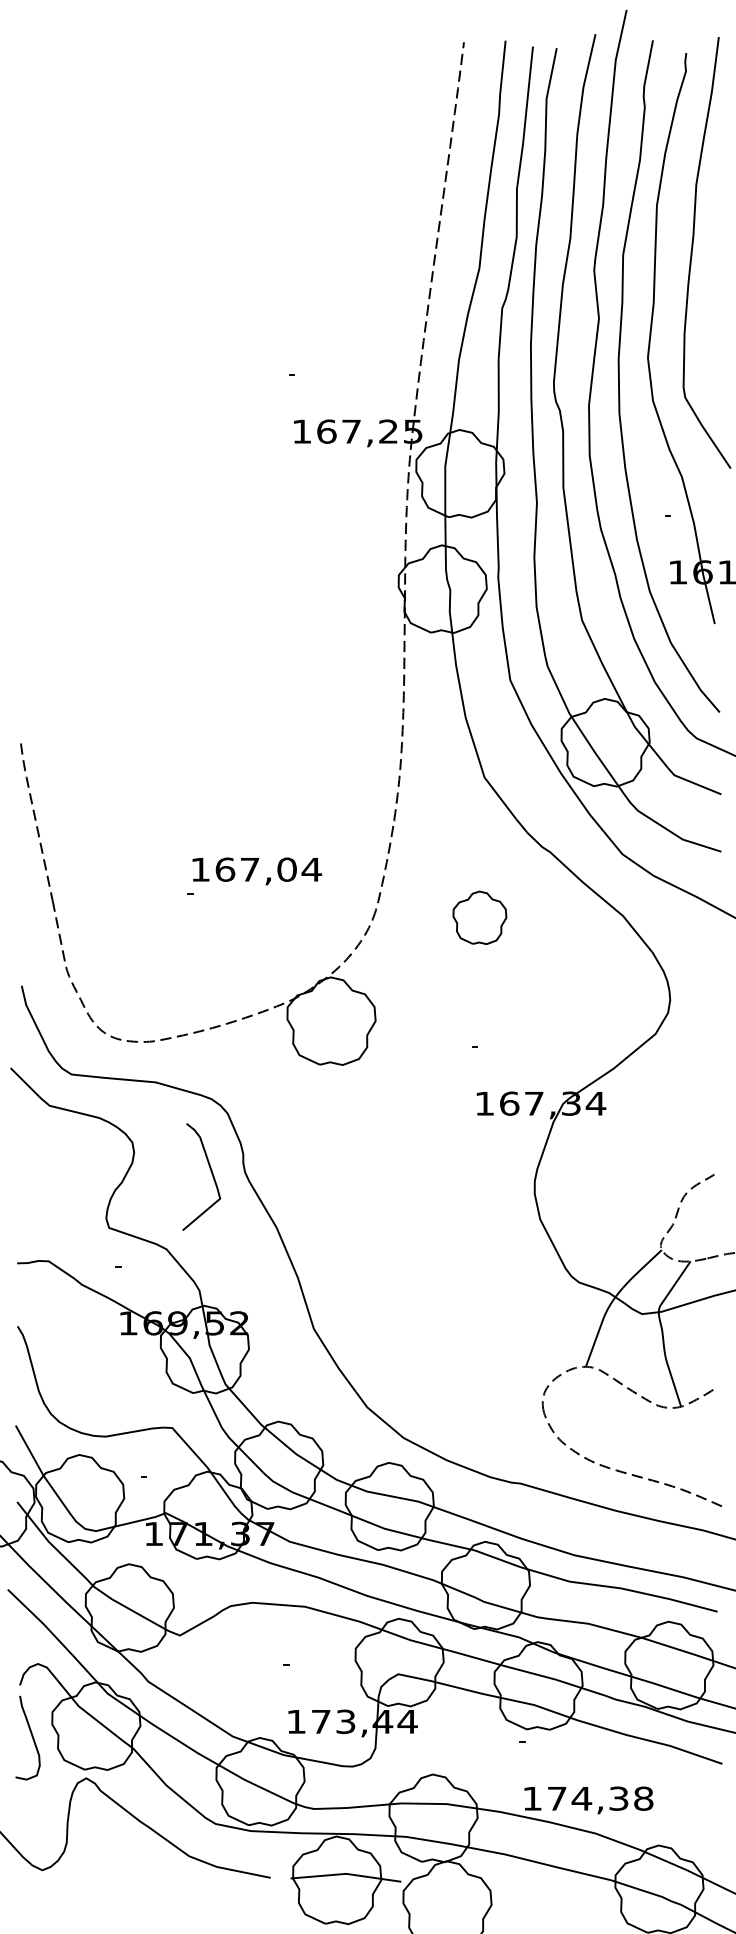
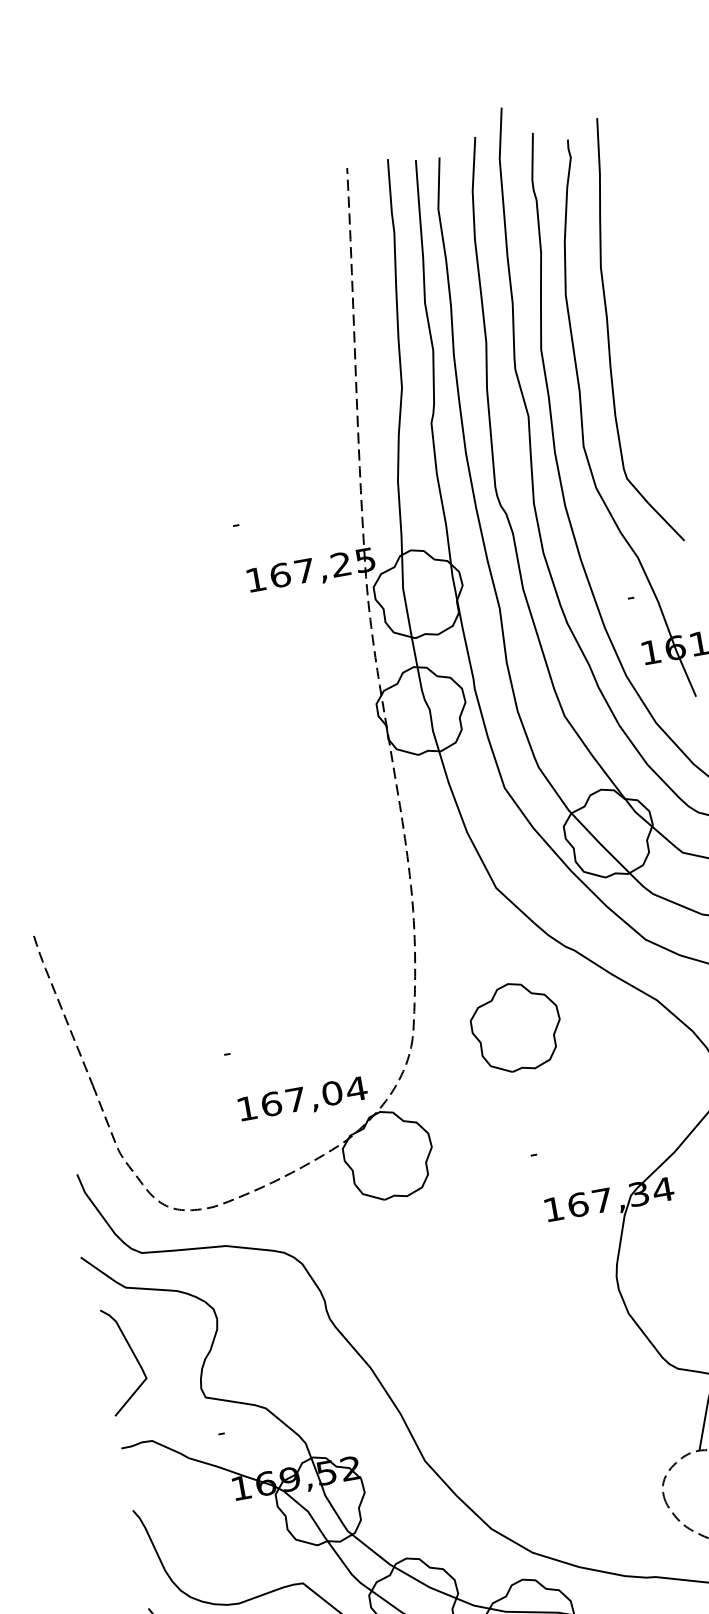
text: (257, 871) -> (303, 1100), moved
part: (479, 917) -> (515, 1026), size x1.67
curve: (211, 1174) -> (133, 1356), moved

